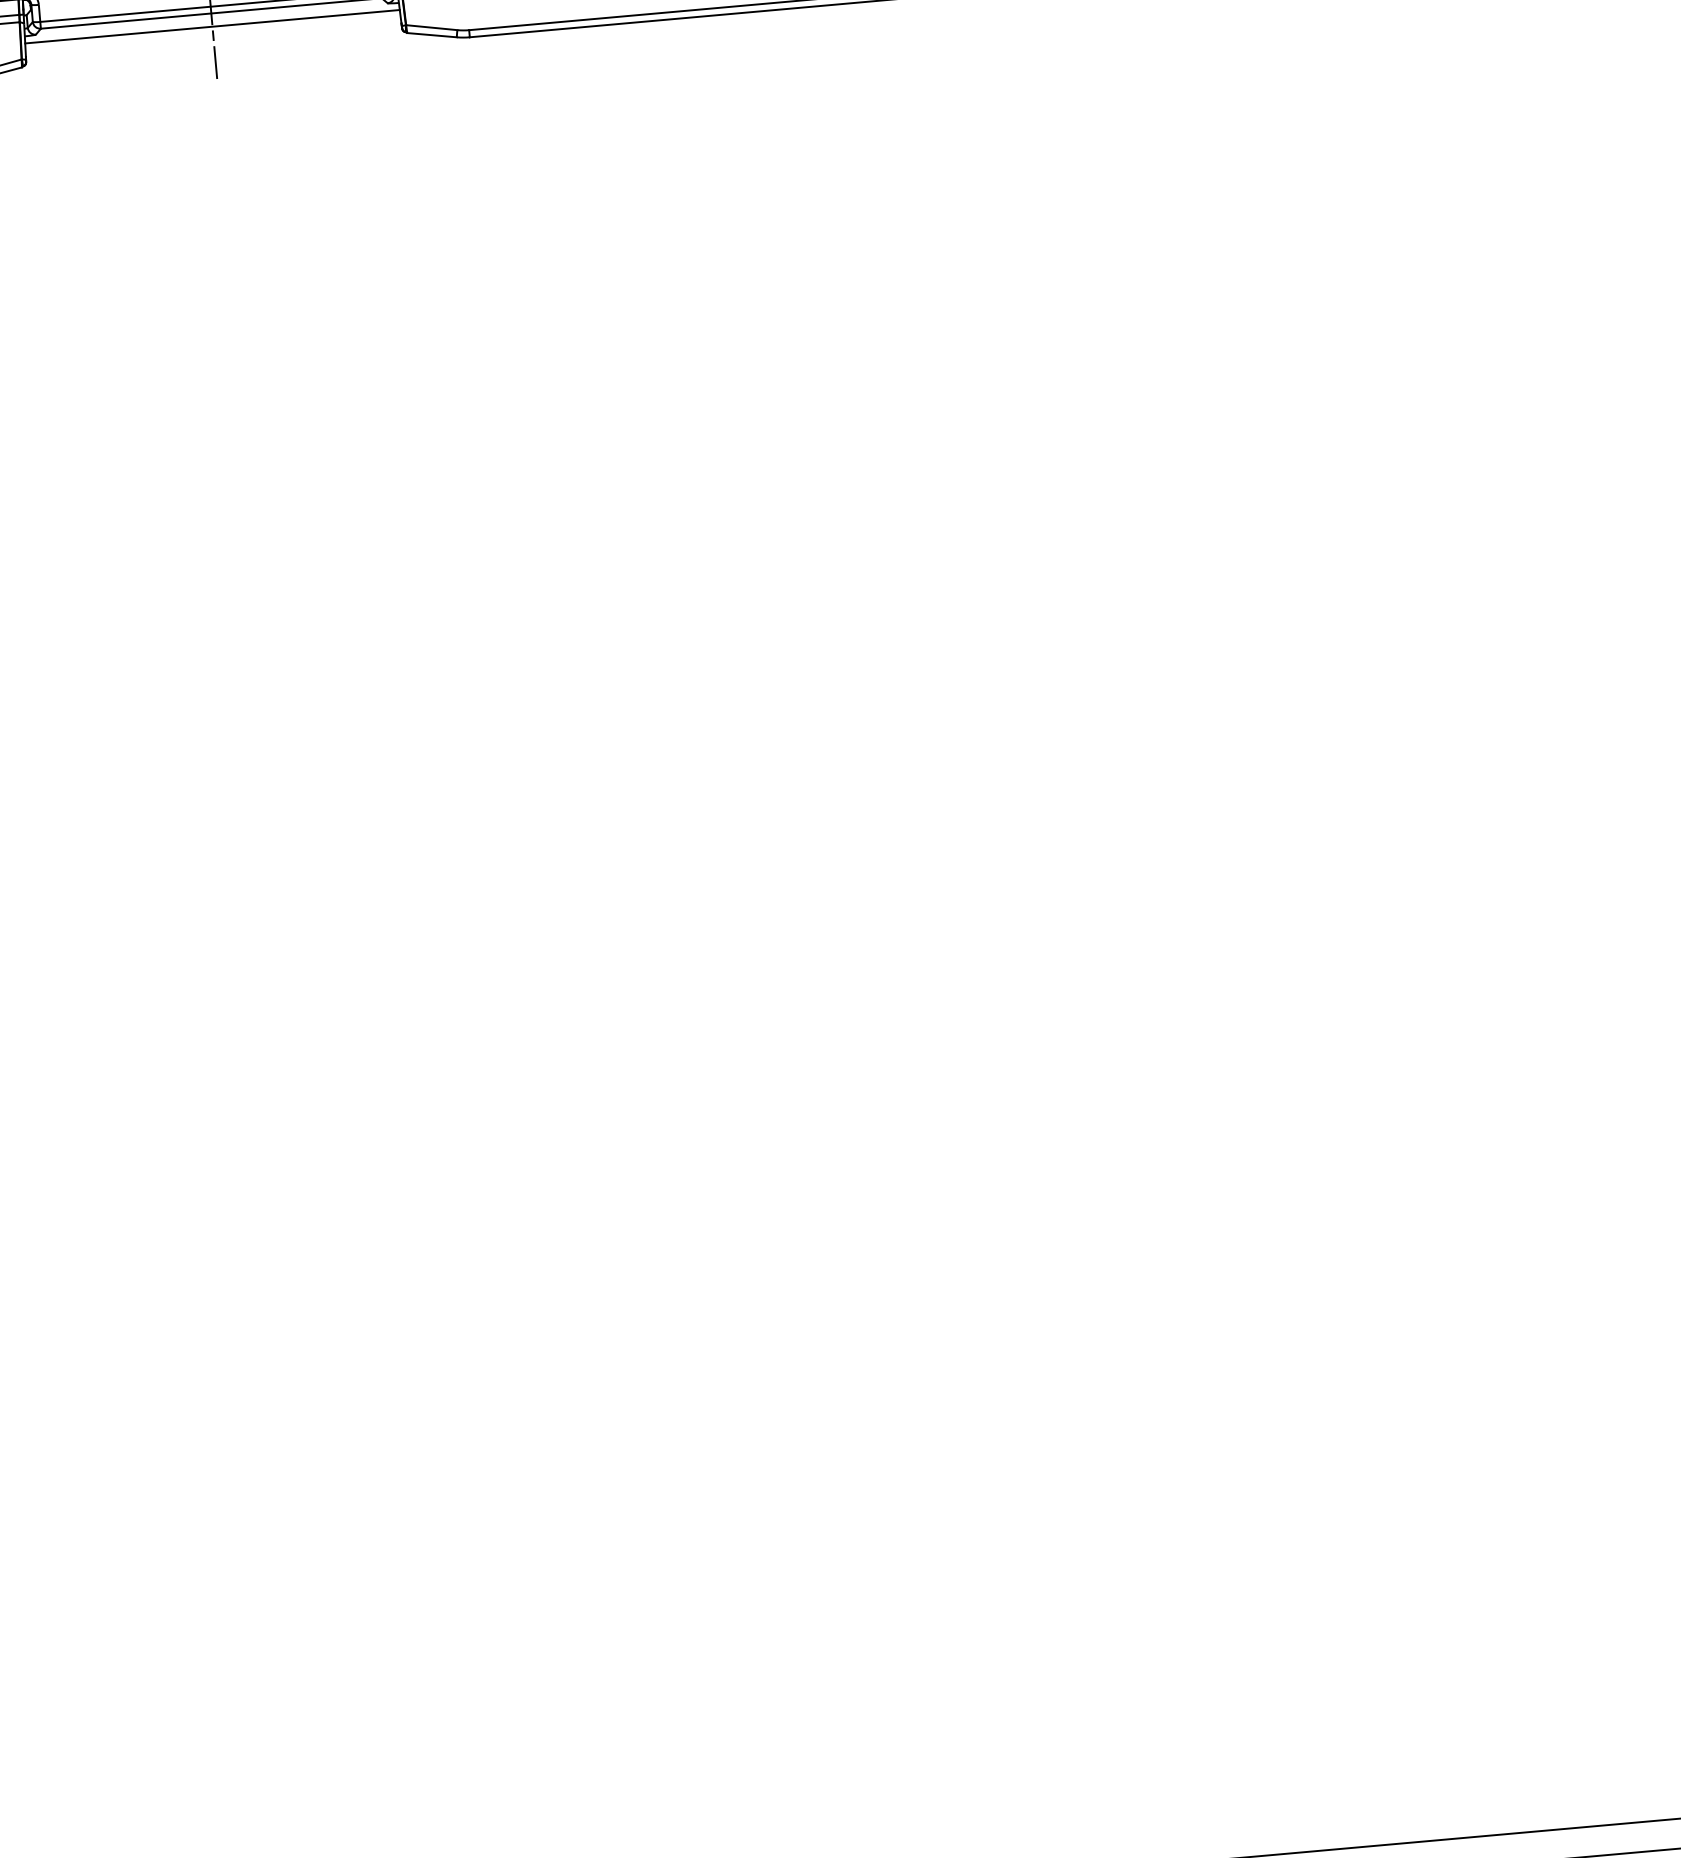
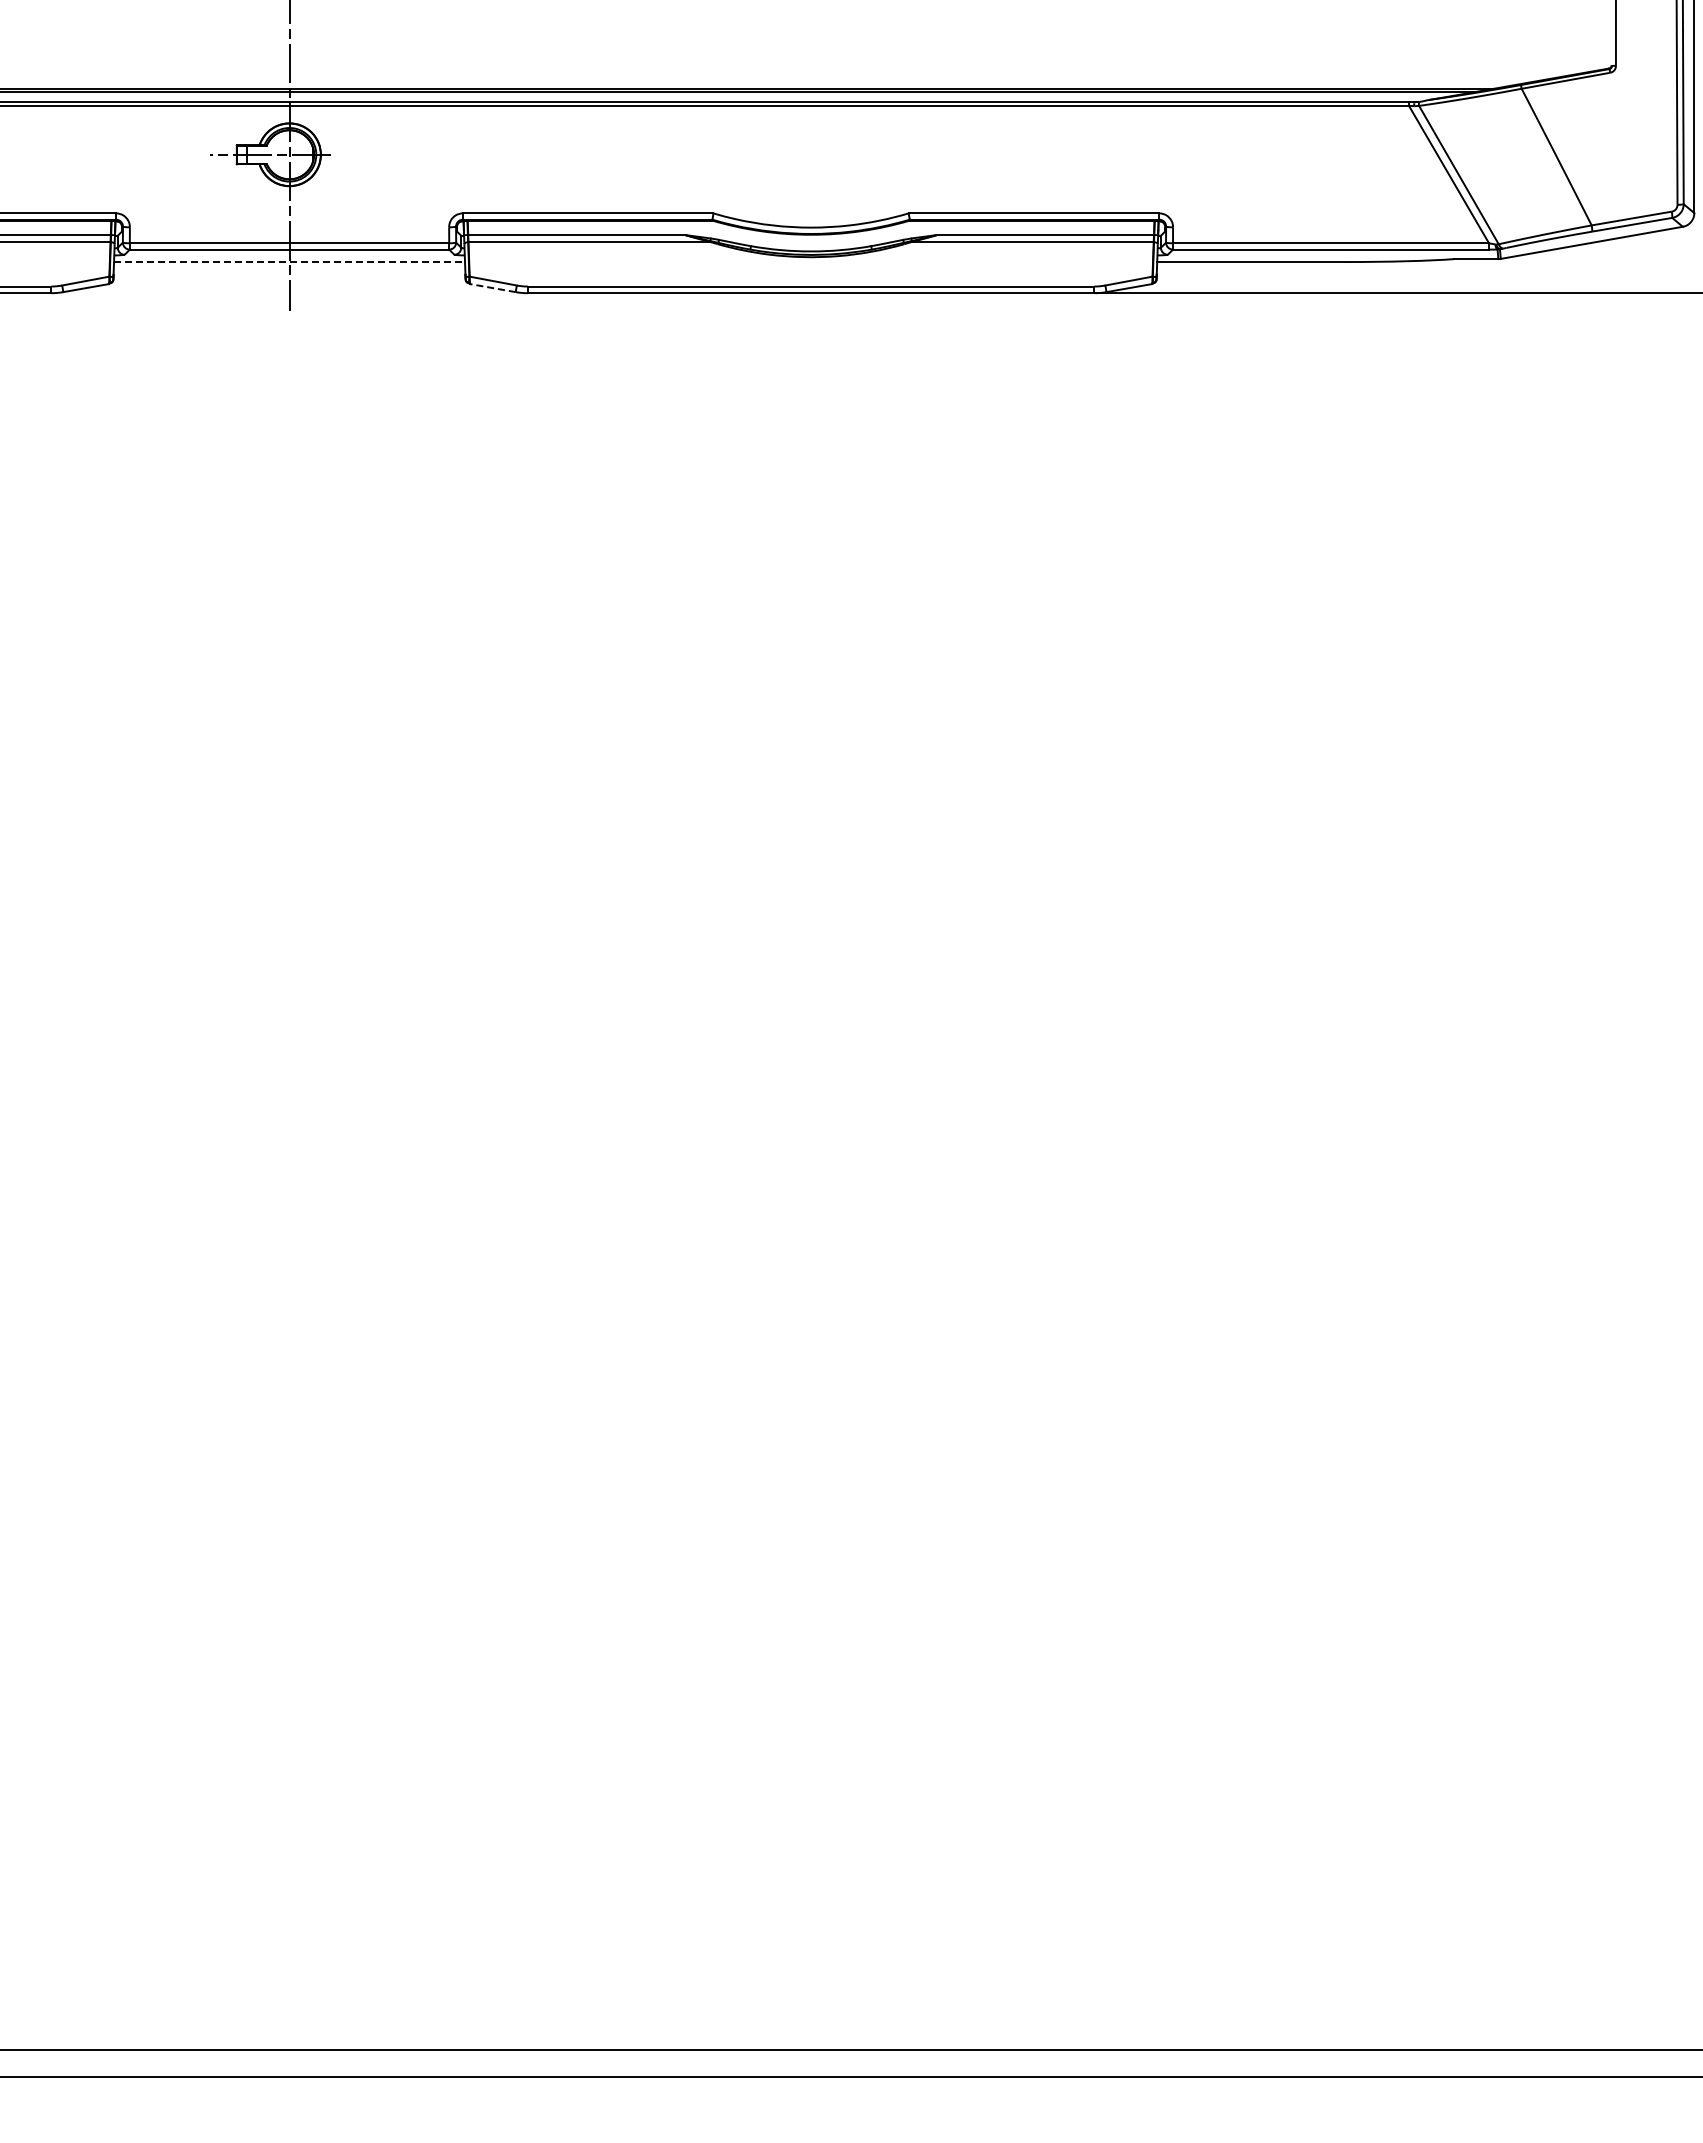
line: (213, 27) -> (290, 262), solid -> dashed
line: (431, 35) -> (492, 288), solid -> dashed

